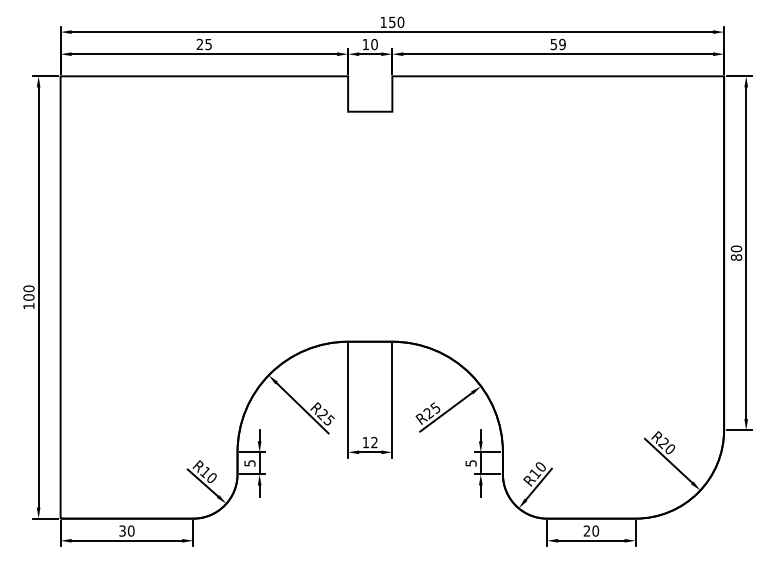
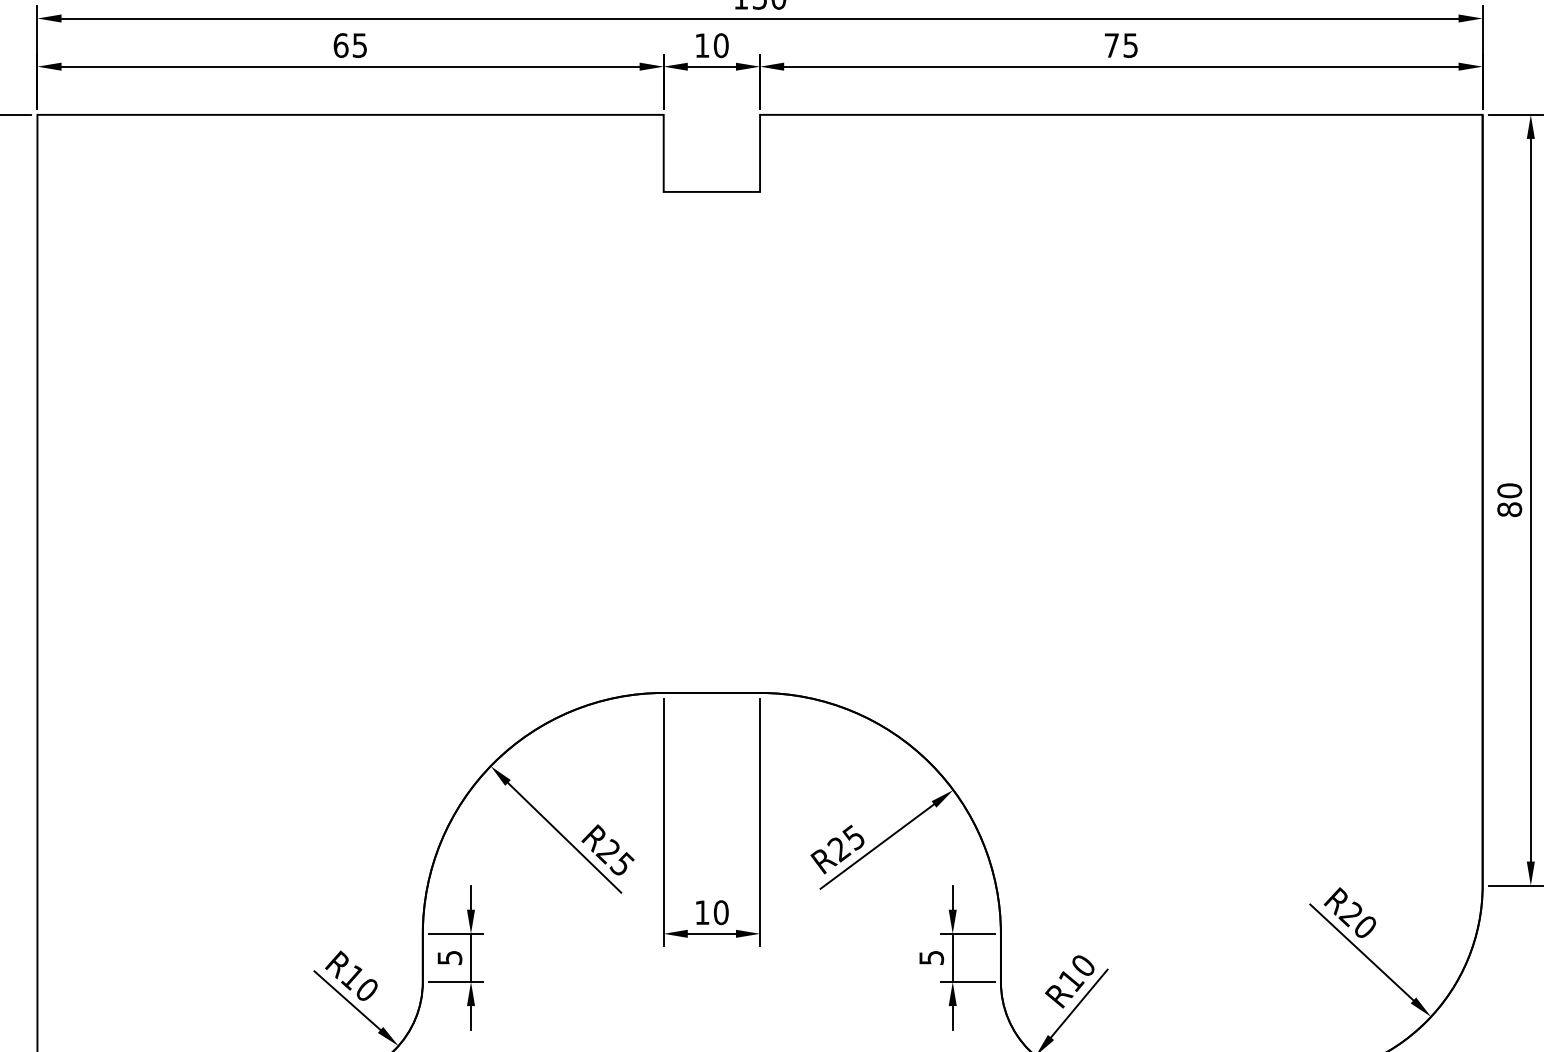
text: (199, 44) -> (339, 45), 25 -> 65
text: (557, 44) -> (1119, 45), 59 -> 75
text: (374, 442) -> (721, 912), 12 -> 10

